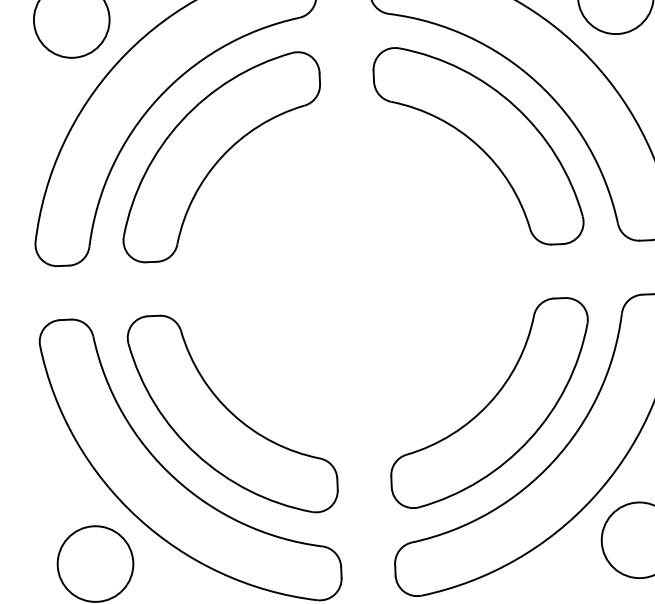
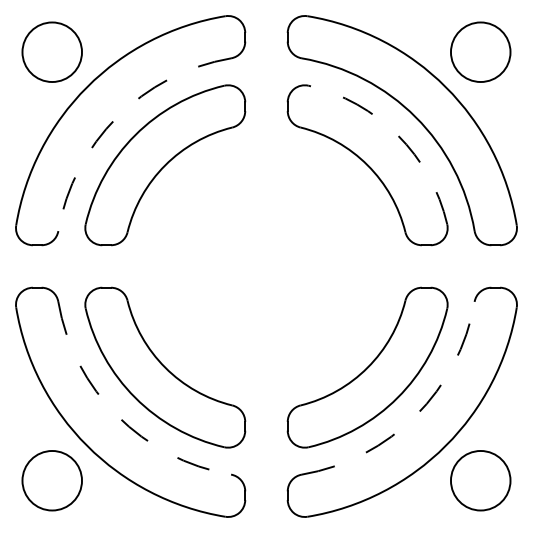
arc: (158, 99) -> (117, 117), solid -> dashed
arc: (514, 106) -> (397, 135), solid -> dashed
arc: (553, 461) -> (415, 415), solid -> dashed
arc: (174, 477) -> (117, 415), solid -> dashed

